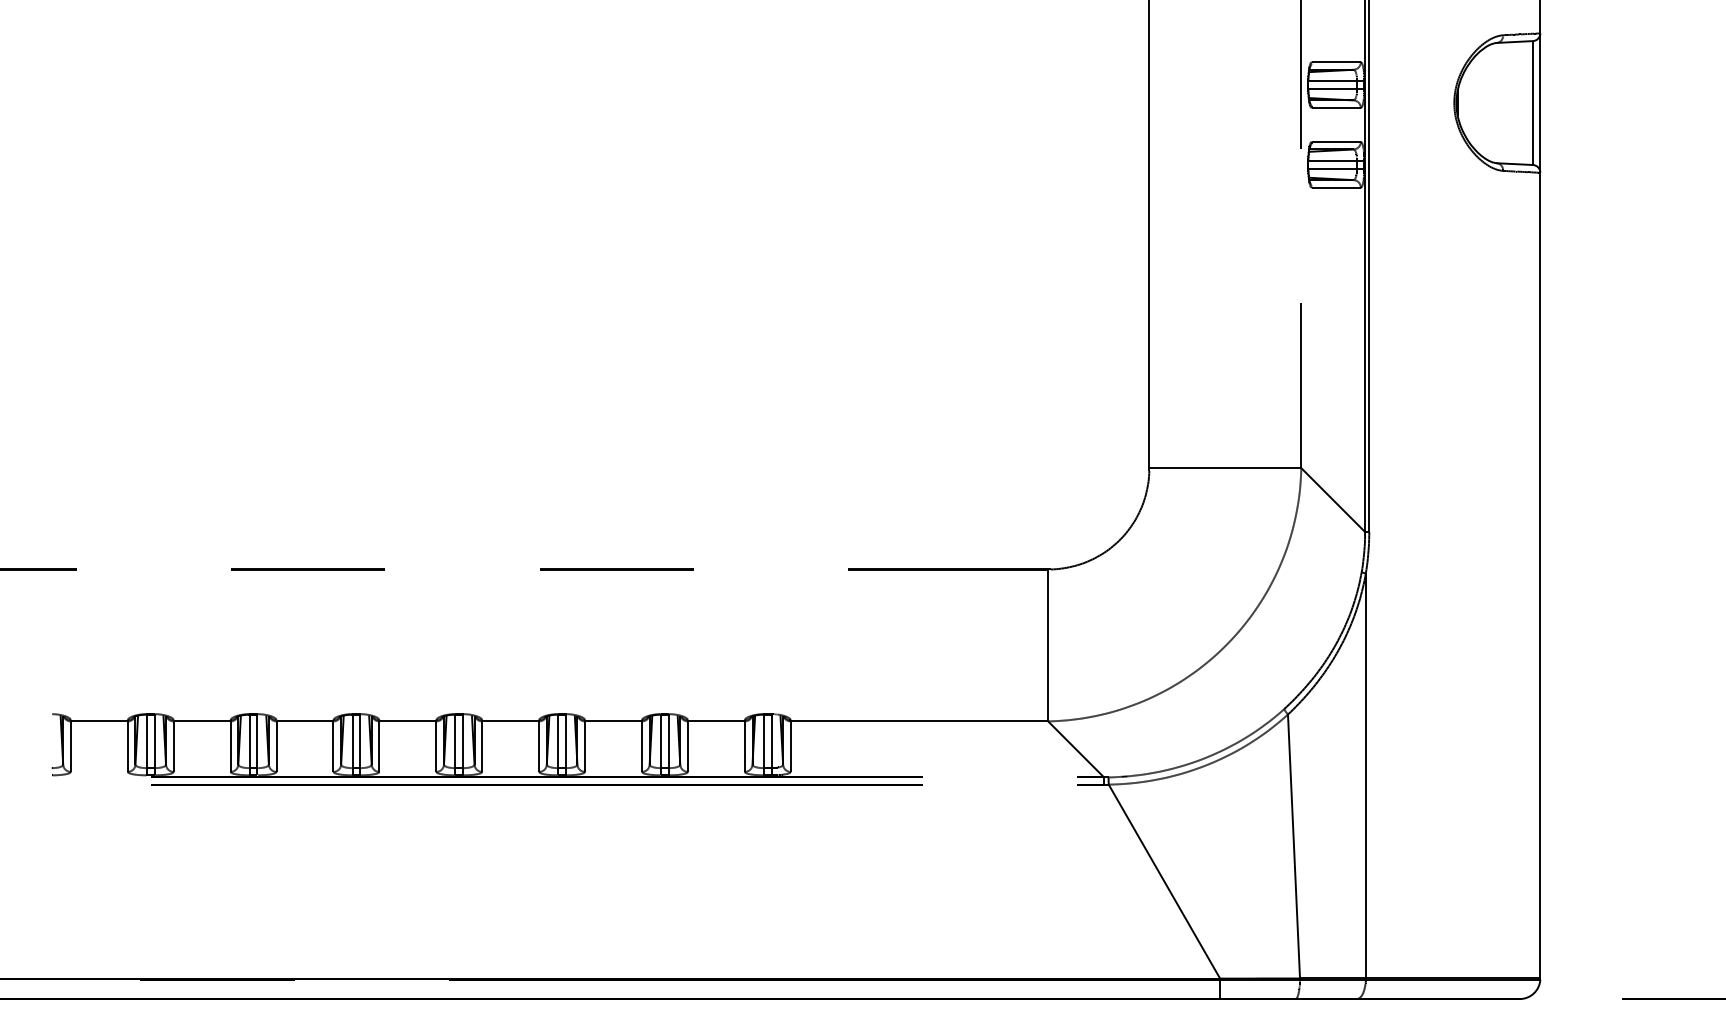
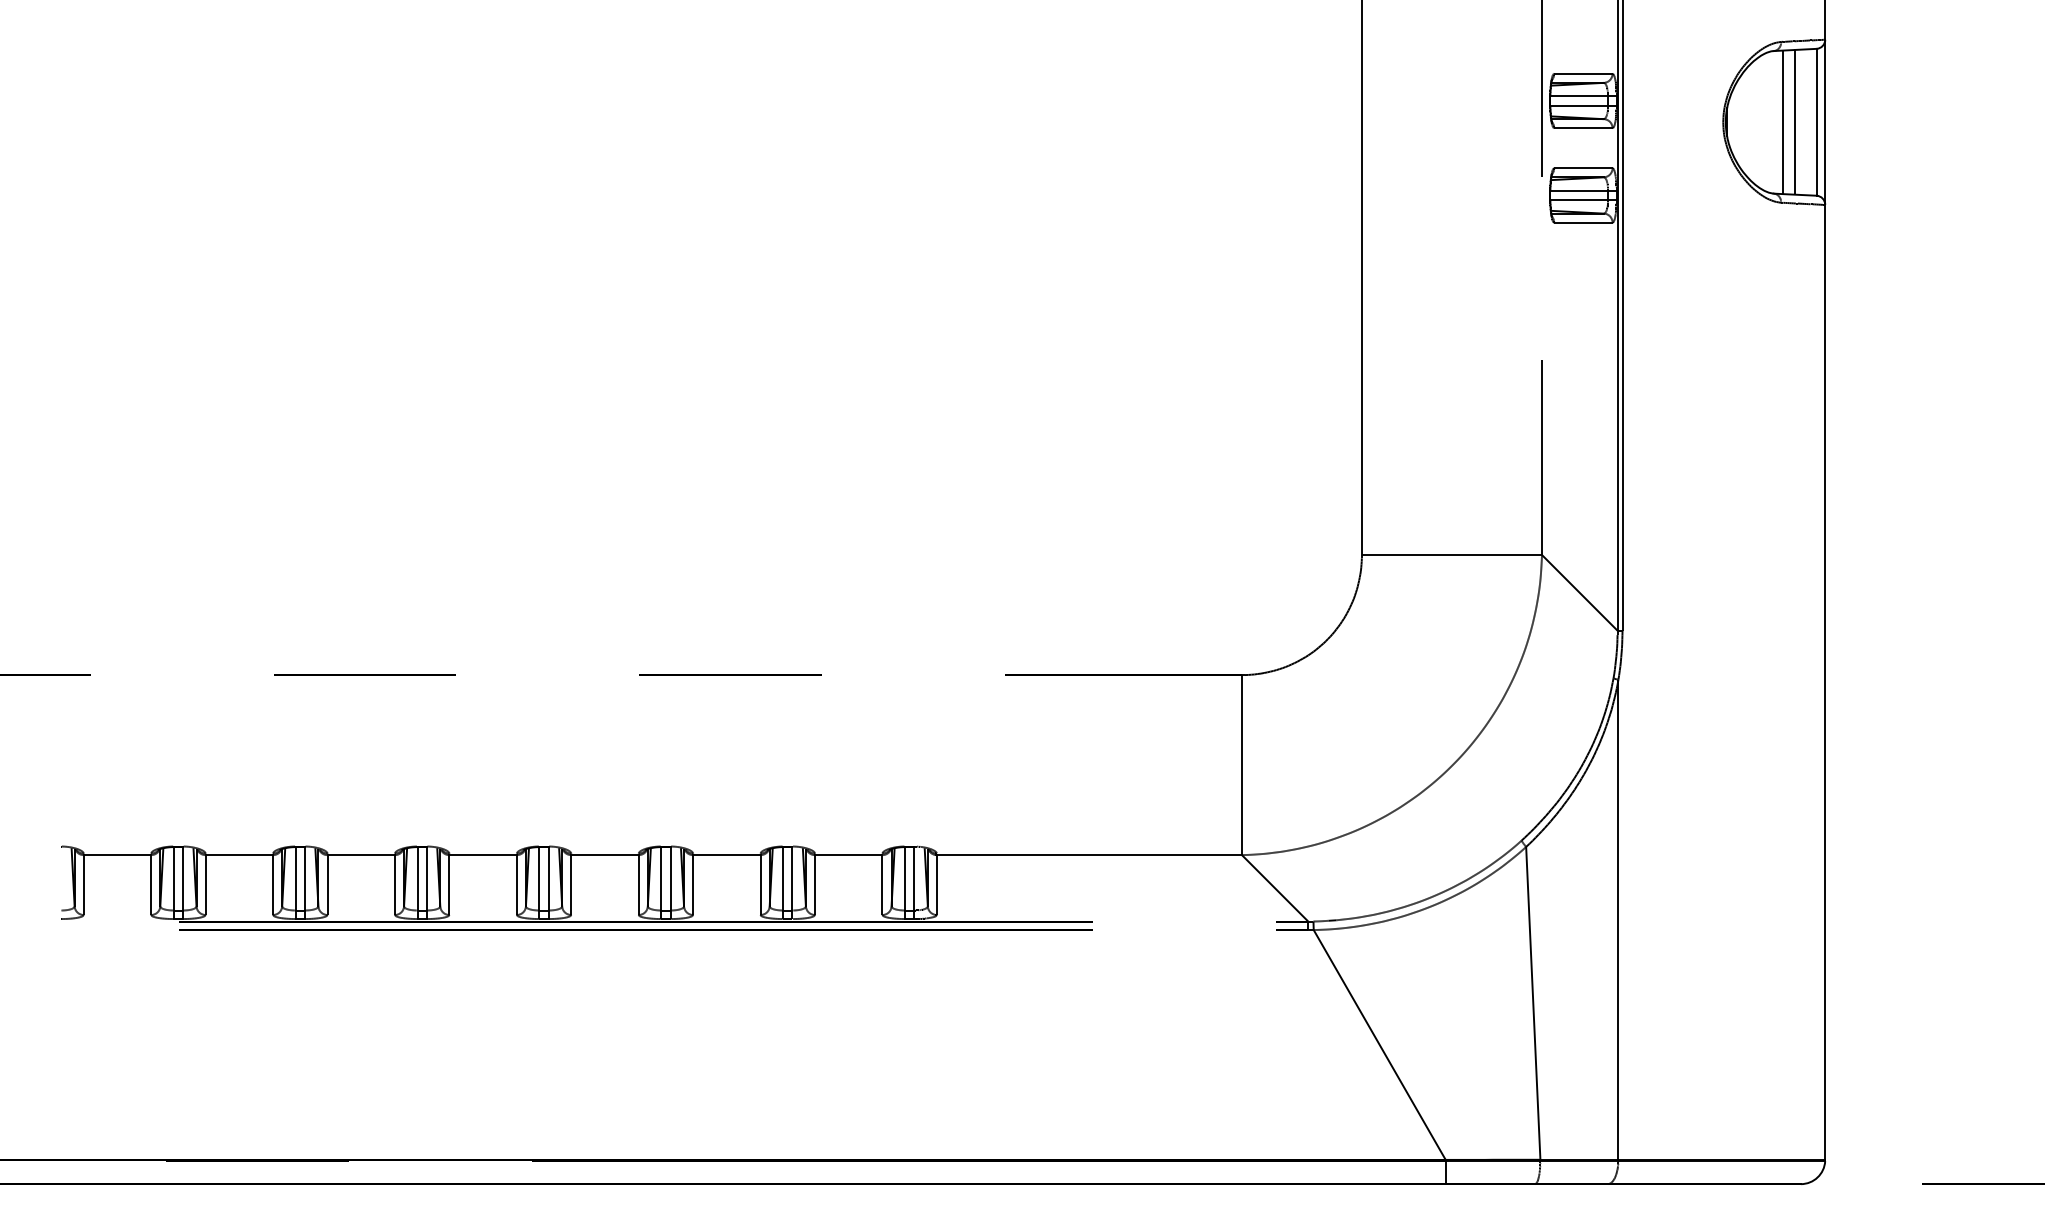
line: (1504, 102) -> (1782, 121), added
line: (1514, 102) -> (1794, 121), added

